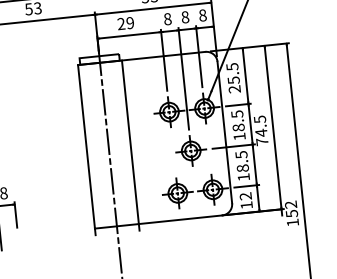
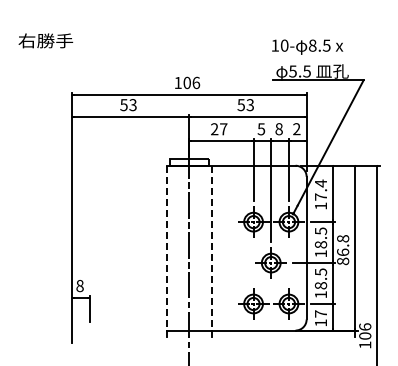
text: (202, 15) -> (296, 129), 8 -> 2
text: (167, 19) -> (261, 129), 8 -> 5
text: (130, 23) -> (223, 129), 29 -> 27
text: (233, 77) -> (320, 194), 25.5 -> 17.4
text: (261, 131) -> (343, 250), 74.5 -> 86.8
line: (130, 142) -> (211, 248), solid -> dashed
line: (86, 147) -> (167, 248), solid -> dashed
text: (245, 195) -> (320, 313), 12 -> 17
text: (291, 209) -> (365, 331), 152 -> 106

